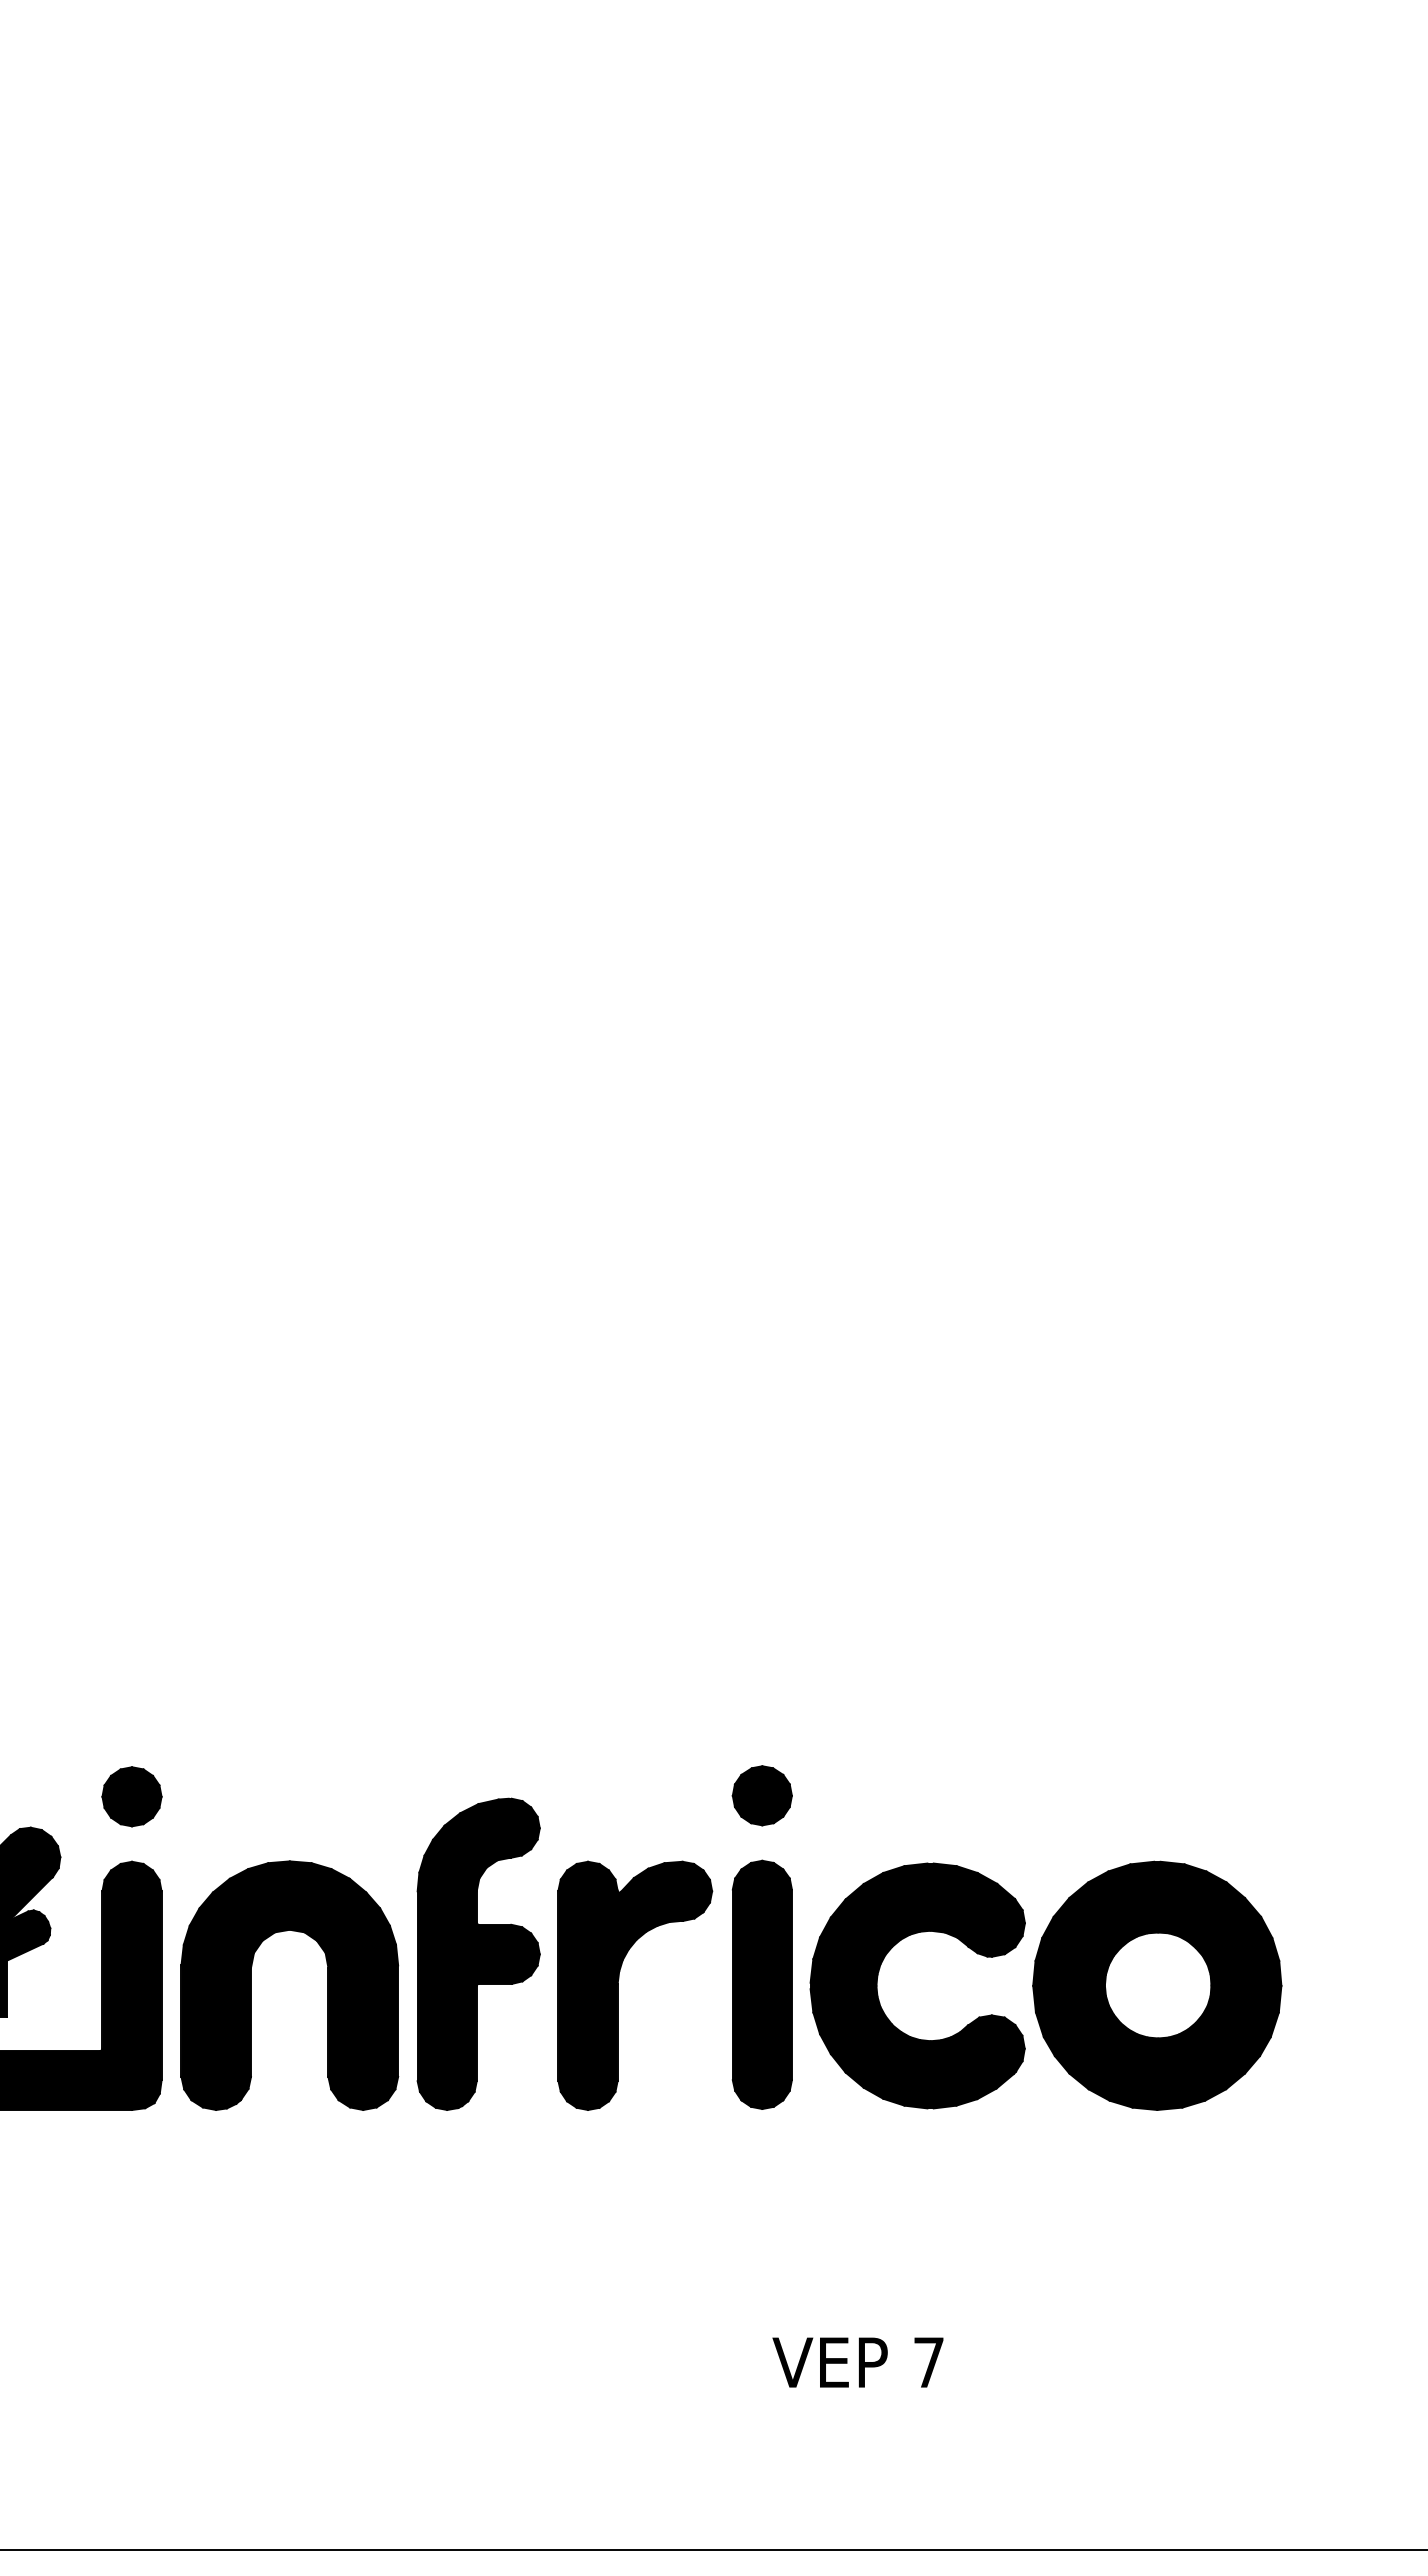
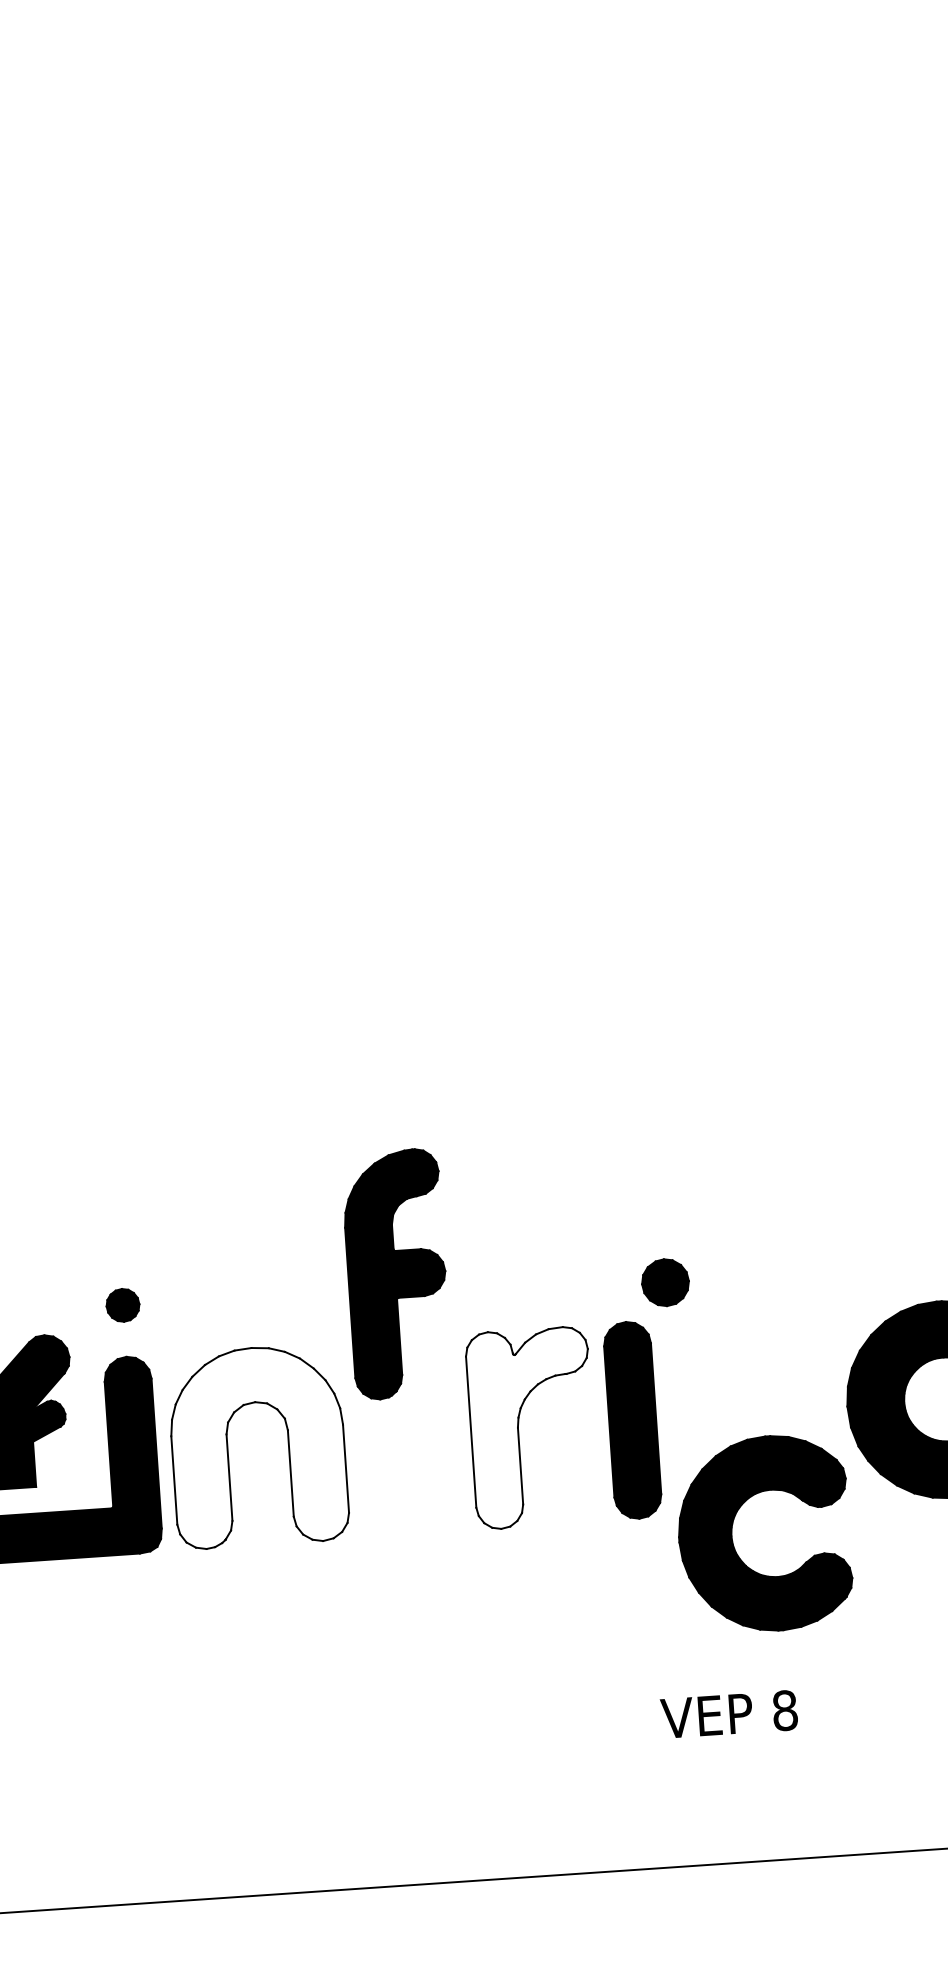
part: (761, 1795) -> (664, 1282), moved
part: (131, 1796) -> (122, 1305), size x0.7
part: (478, 1953) -> (396, 1273), moved
part: (878, 1977) -> (732, 1529), moved
fill: (289, 1985) -> (258, 1446), removed
fill: (635, 1985) -> (532, 1427), removed
text: (928, 2362) -> (784, 1710), 7 -> 8

